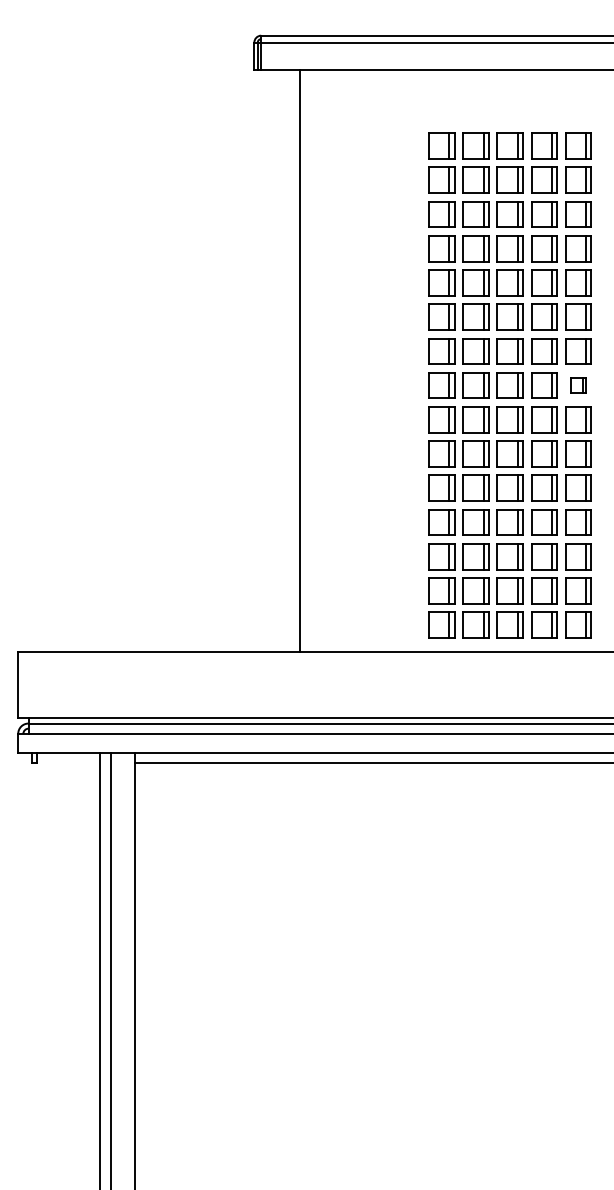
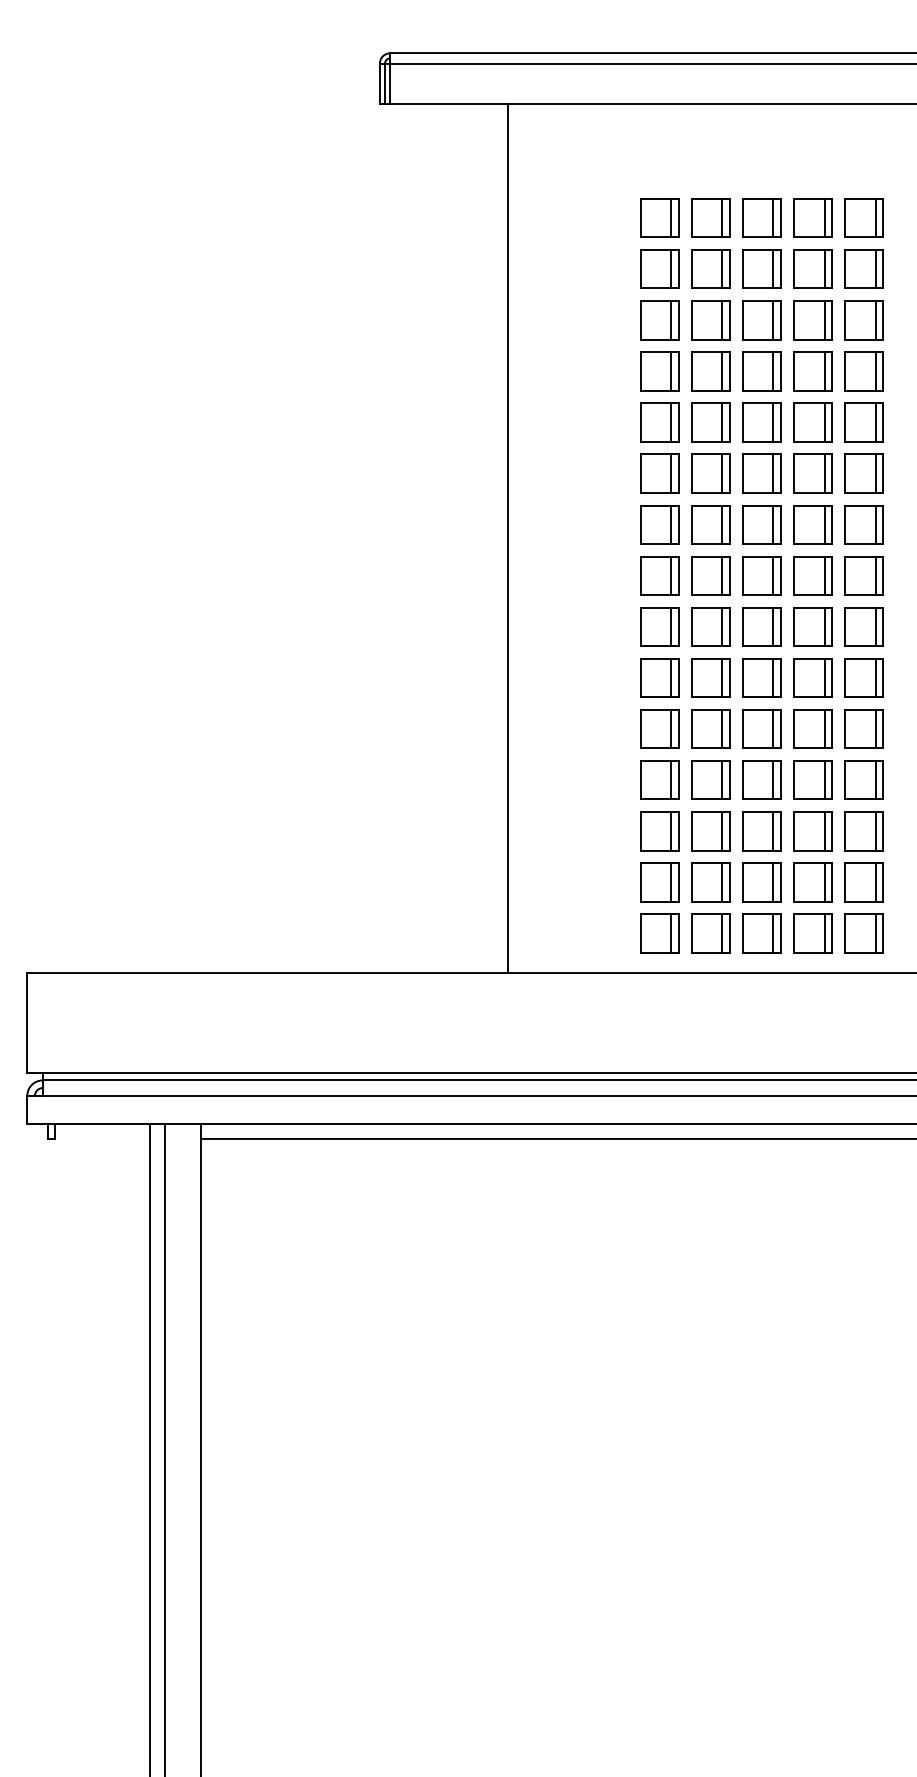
line: (299, 360) -> (507, 538), moved
part: (578, 385) -> (863, 575), size x1.67

